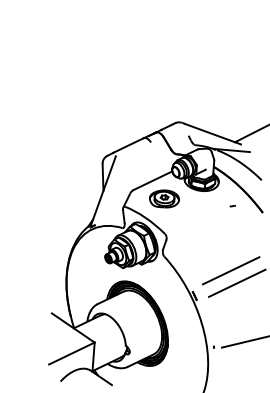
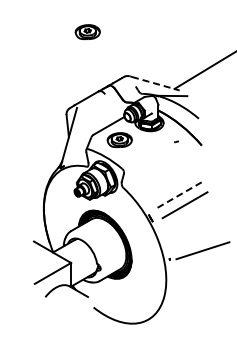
part: (135, 65) -> (87, 31), added
line: (212, 133) -> (155, 83), solid -> dashed
line: (231, 271) -> (179, 195), solid -> dashed

